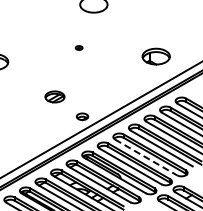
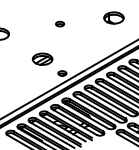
part: (78, 47) -> (59, 23), size x1.67
part: (155, 56) -> (113, 17), moved
part: (54, 96) -> (42, 58), size x1.43
line: (146, 157) -> (108, 102), dashed -> solid

